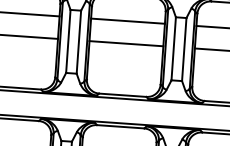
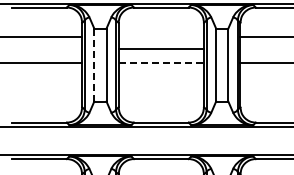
line: (128, 20) -> (161, 48), moved
line: (68, 41) -> (94, 65), solid -> dashed
line: (126, 44) -> (161, 63), solid -> dashed

